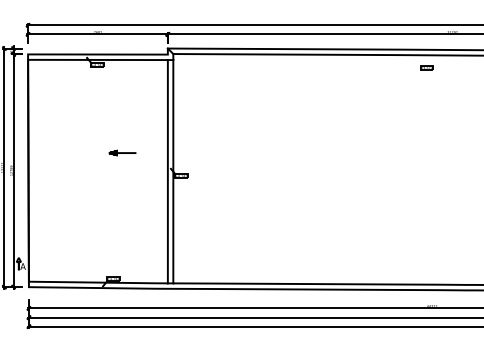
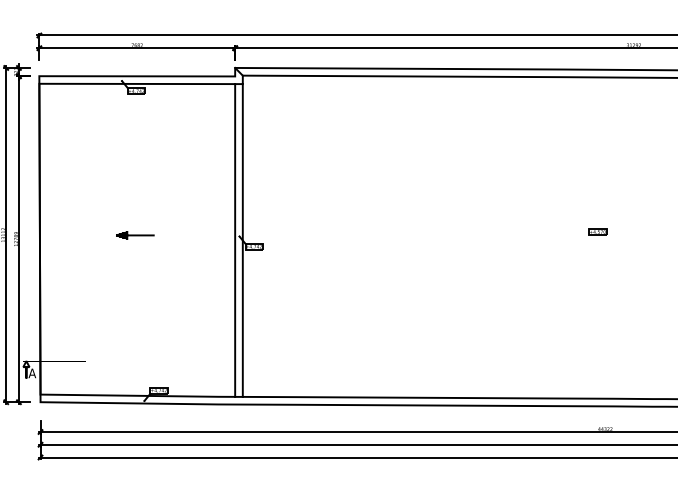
part: (426, 67) -> (597, 231), moved
part: (122, 152) -> (135, 234), moved

